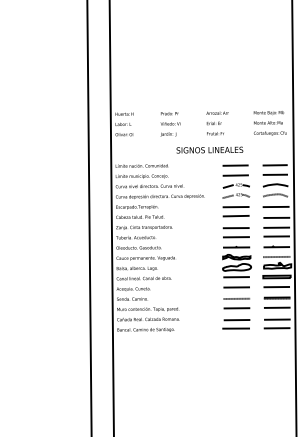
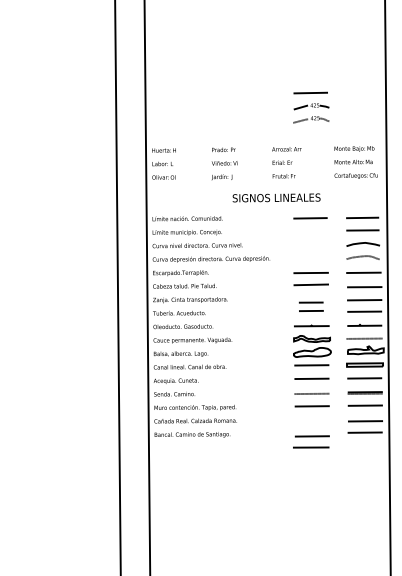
part: (236, 186) -> (311, 107), moved
part: (235, 232) -> (310, 306), size x0.7
part: (236, 324) -> (311, 442), moved

